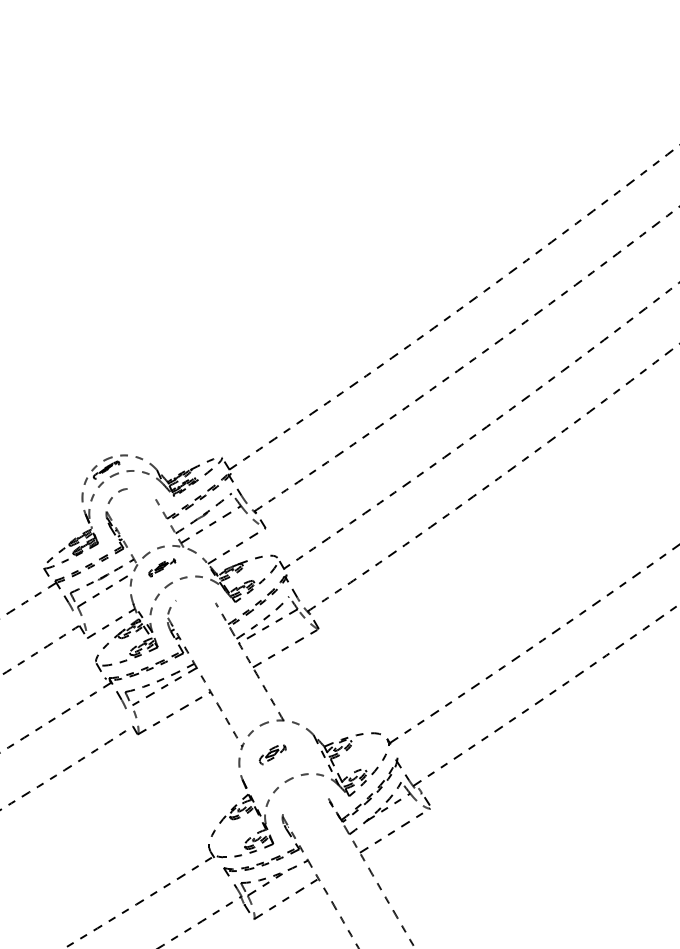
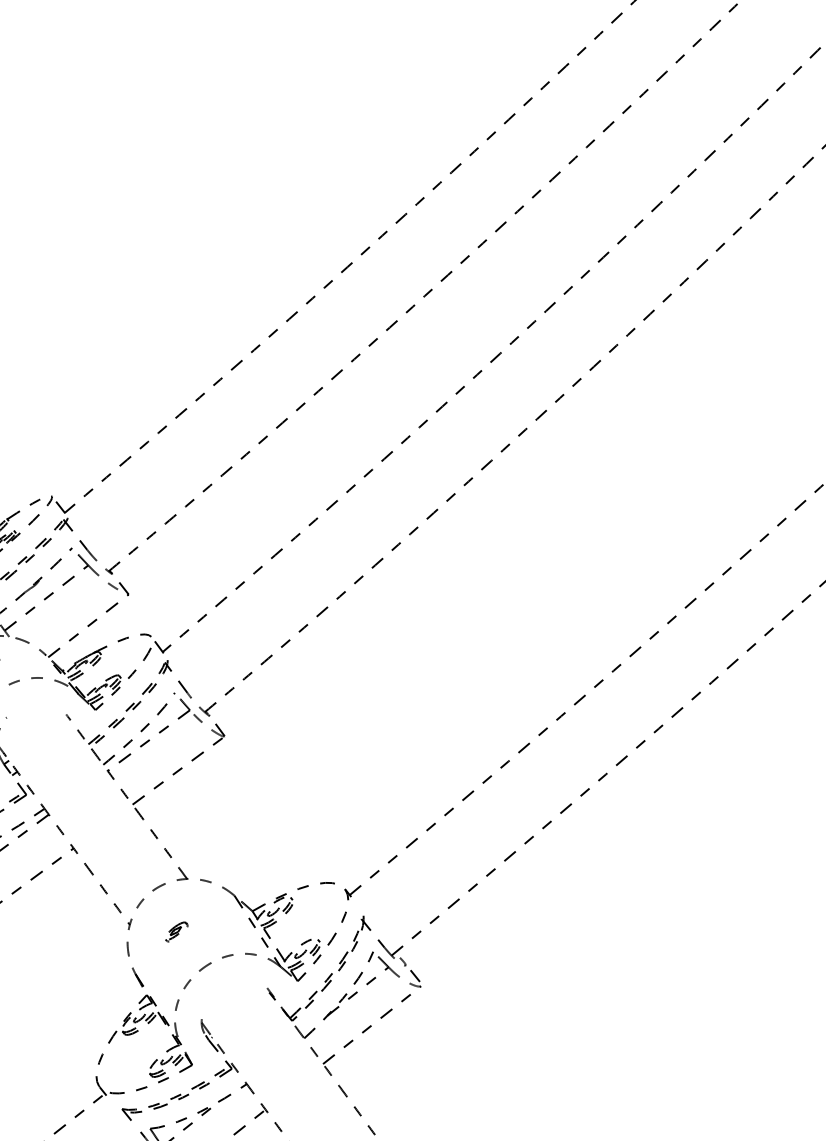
part: (272, 754) -> (176, 931), size x0.6

